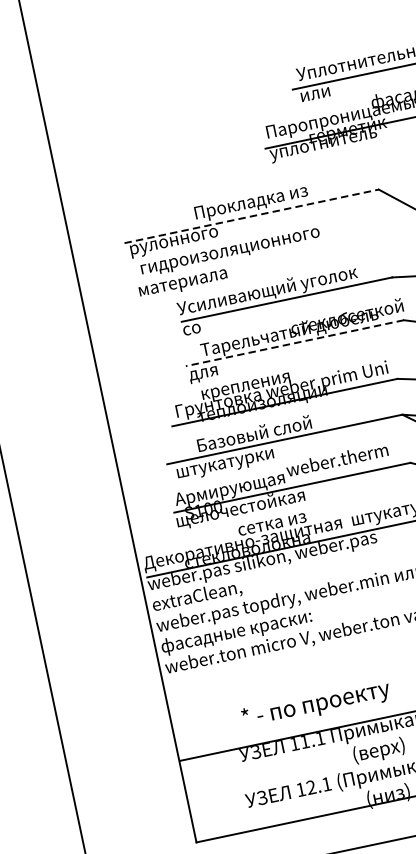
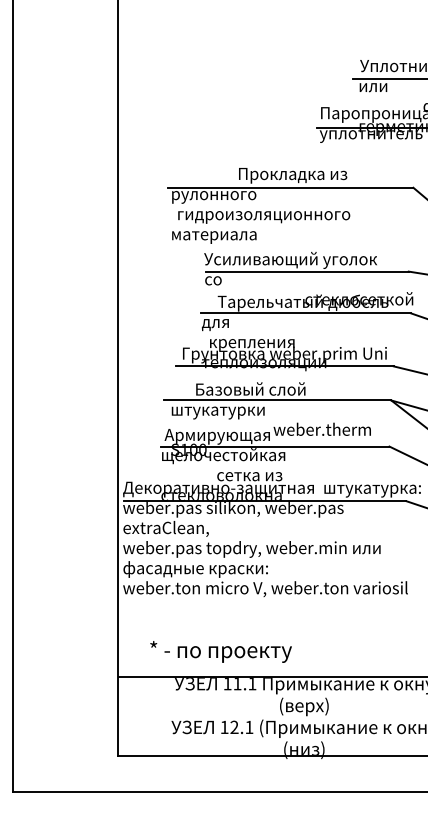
line: (251, 216) -> (290, 187), dashed -> solid
line: (294, 343) -> (305, 313), dashed -> solid
text: (315, 704) -> (220, 651), moved

